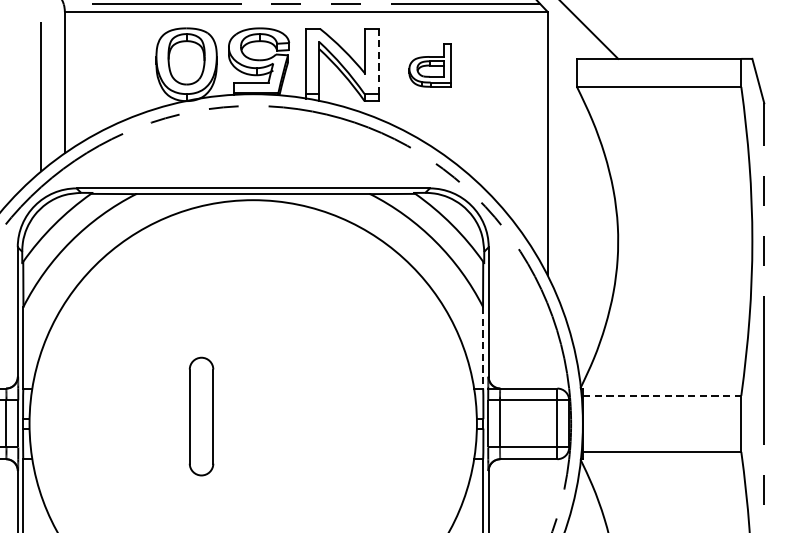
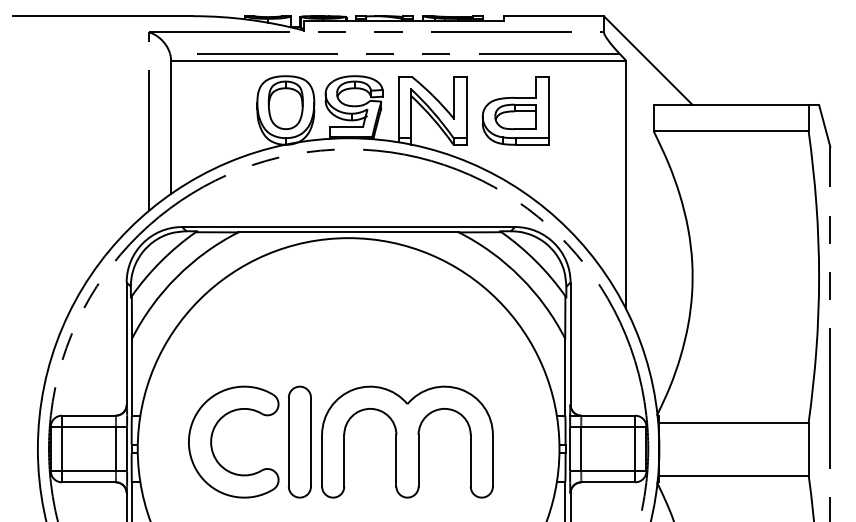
line: (378, 61) -> (466, 107), dashed -> solid
part: (430, 64) -> (515, 110), size x1.67
line: (483, 348) -> (565, 377), dashed -> solid
line: (662, 395) -> (734, 422), dashed -> solid
part: (108, 415) -> (212, 441), added
part: (315, 415) -> (407, 441), added

